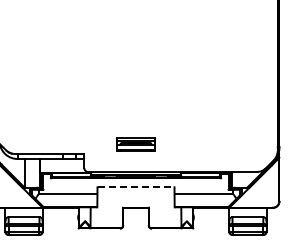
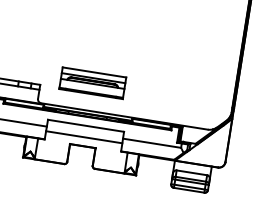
part: (135, 143) -> (92, 82), size x1.67
line: (136, 187) -> (86, 126), dashed -> solid
line: (135, 198) -> (83, 136), added

